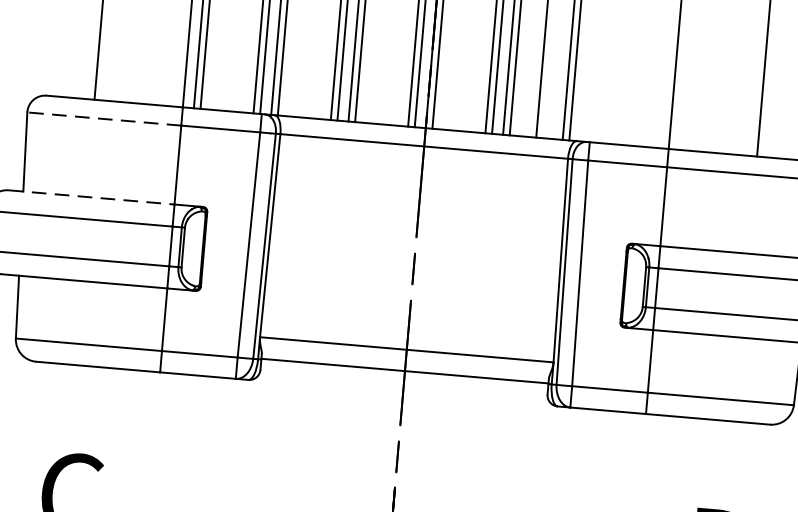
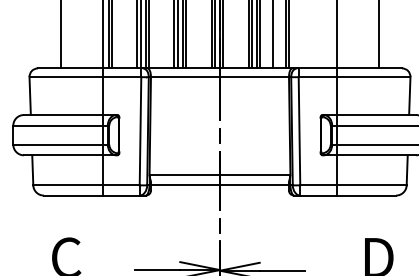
line: (104, 119) -> (66, 77), dashed -> solid
line: (91, 198) -> (63, 115), dashed -> solid

